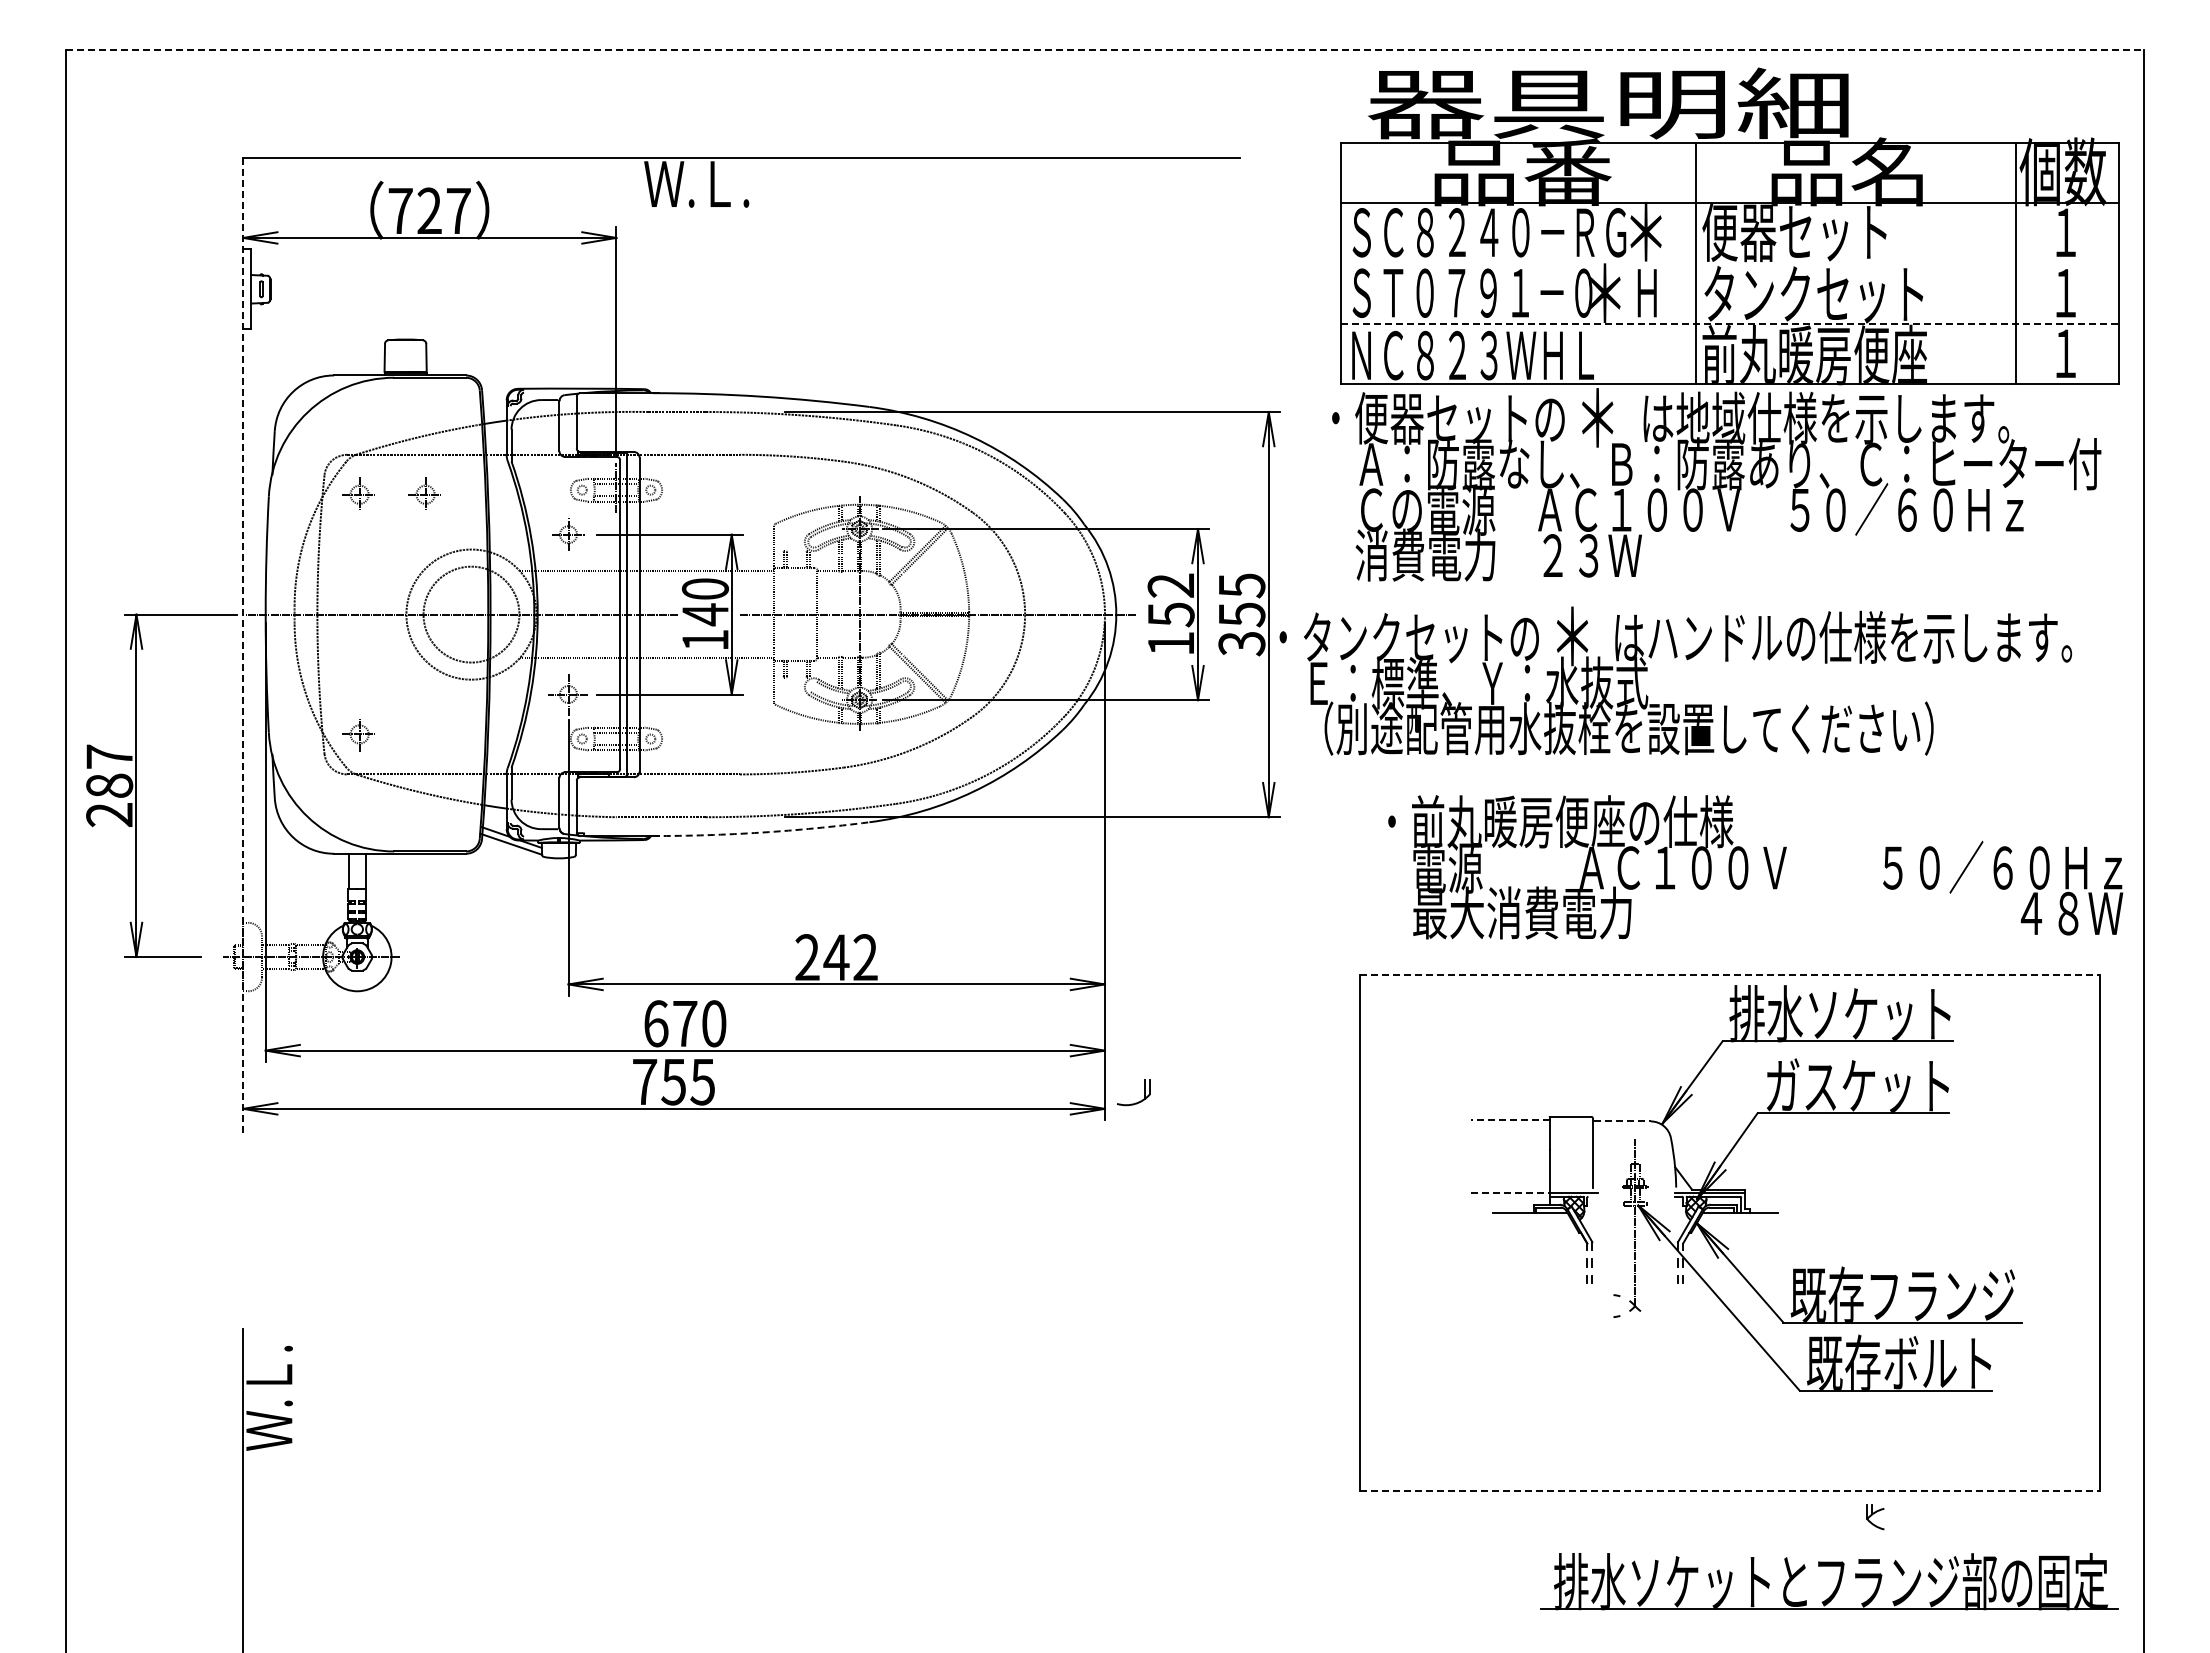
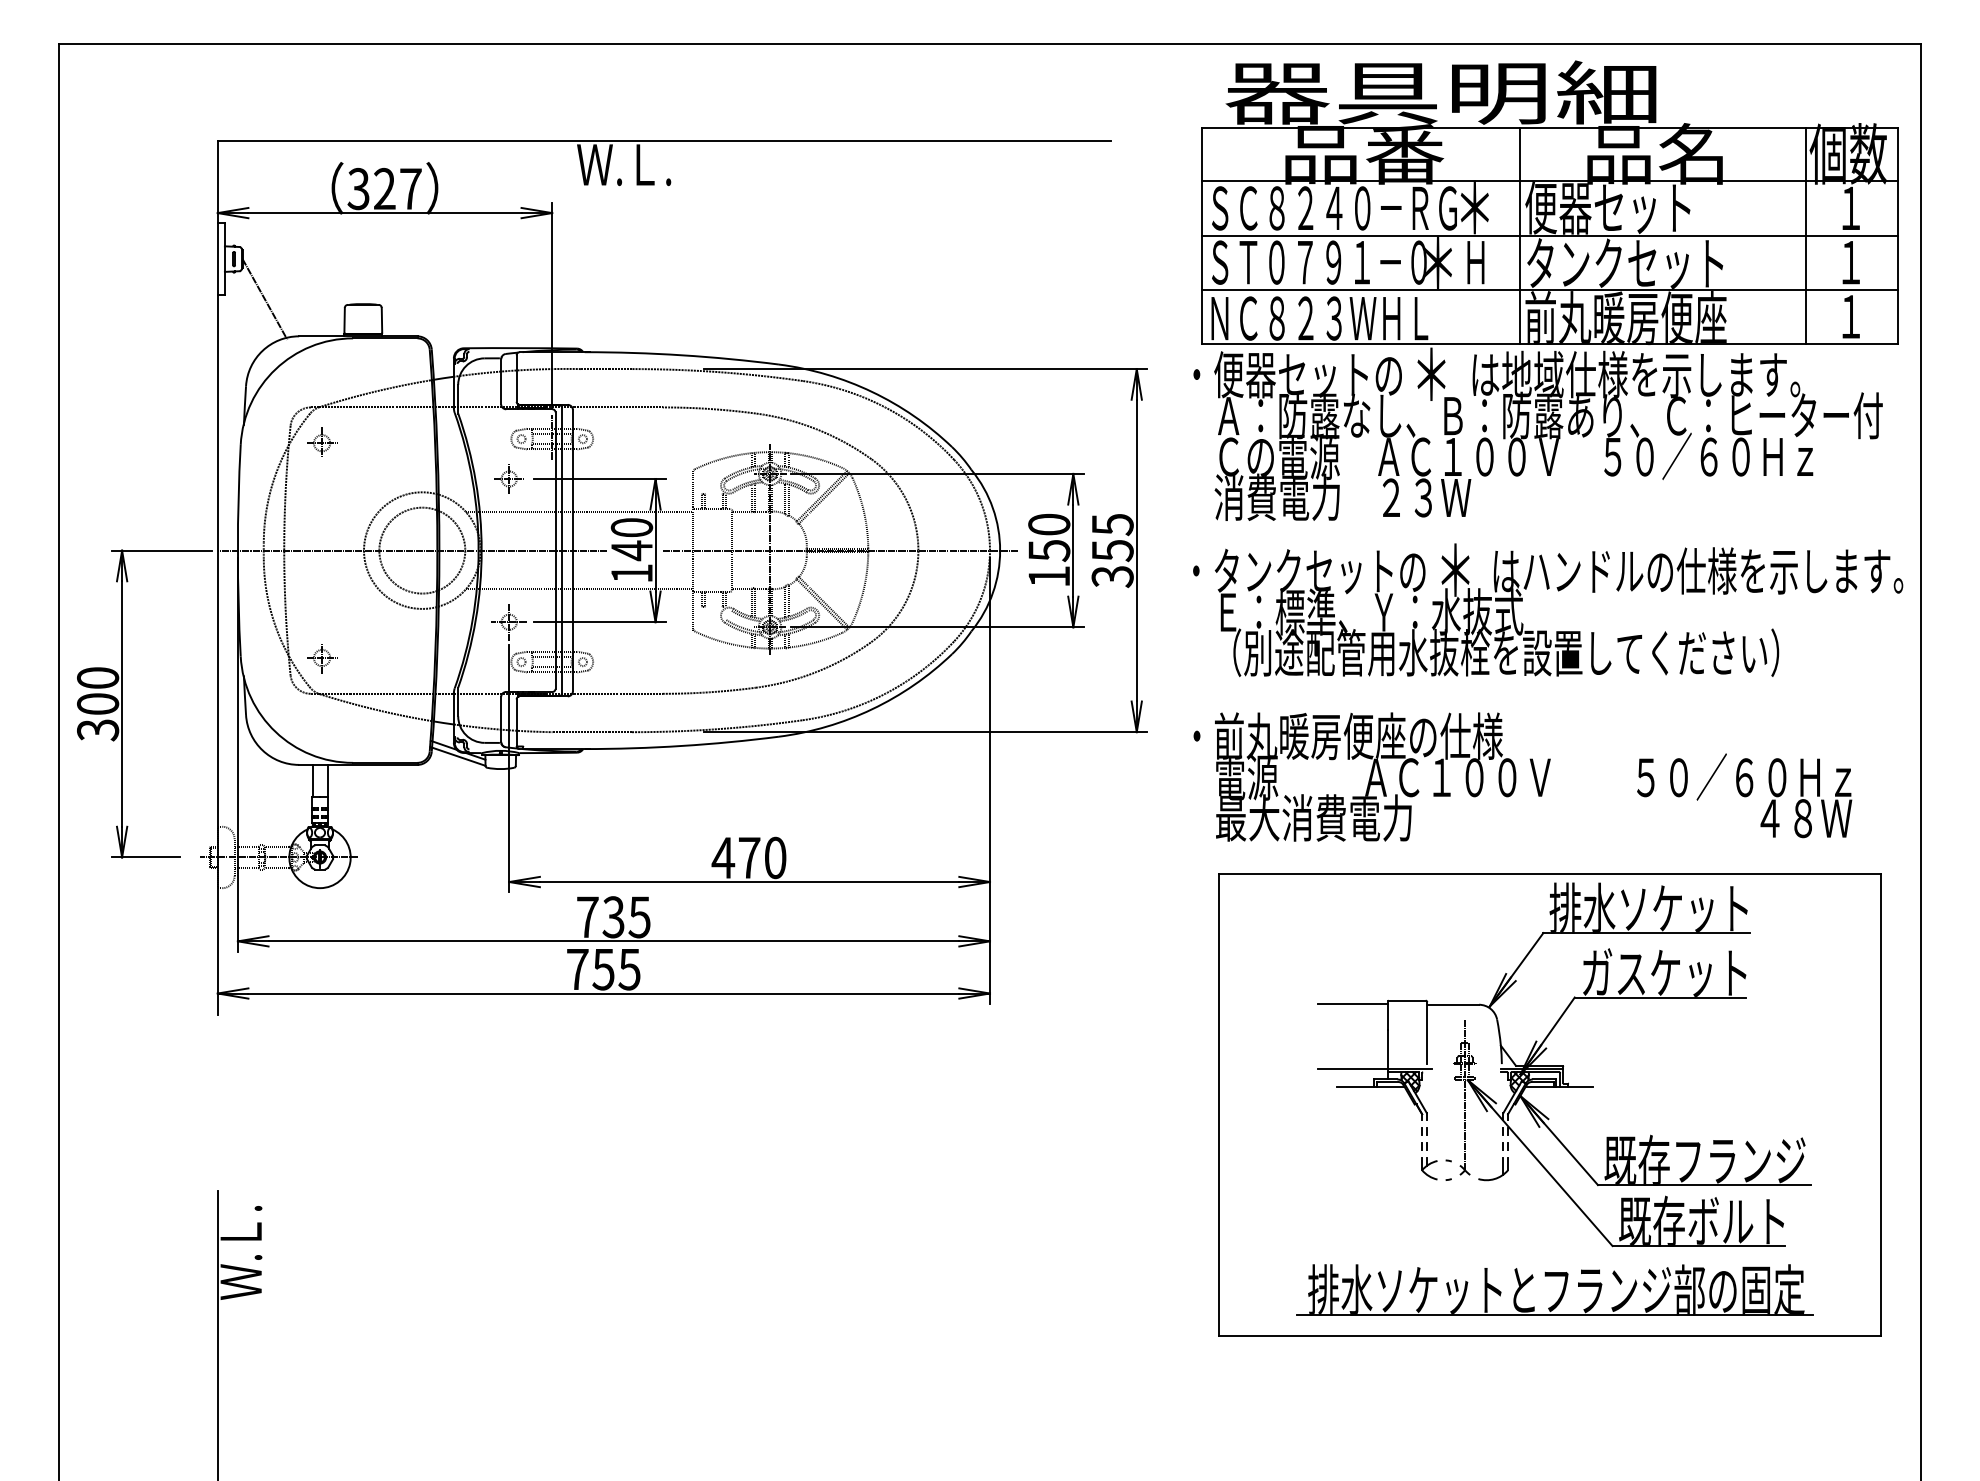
line: (1105, 49) -> (990, 44), dashed -> solid
text: (400, 210) -> (358, 188), 727 -> 327
line: (1729, 263) -> (1549, 235), added
line: (1729, 323) -> (1549, 289), dashed -> solid
line: (295, 334) -> (264, 299), added
part: (424, 493) -> (380, 442), removed
text: (1170, 585) -> (1048, 524), 152 -> 150
line: (243, 645) -> (218, 578), dashed -> solid
text: (1675, 680) -> (1547, 609), moved
text: (109, 785) -> (97, 703), 287 -> 300
arc: (761, 832) -> (682, 745), dashed -> solid
text: (1755, 867) -> (1522, 777), moved
text: (835, 957) -> (748, 857), 242 -> 470
line: (1729, 975) -> (1549, 874), dashed -> solid
text: (685, 1023) -> (614, 917), 670 -> 735
part: (1135, 1102) -> (1494, 1177), moved
line: (1509, 1120) -> (1352, 1003), dashed -> solid
line: (1622, 1121) -> (1453, 1004), dashed -> solid
line: (1510, 1193) -> (1353, 1069), dashed -> solid
line: (1729, 1491) -> (1549, 1336), dashed -> solid
part: (1875, 1517) -> (1429, 1168), moved
part: (1837, 1582) -> (1562, 1290), moved

